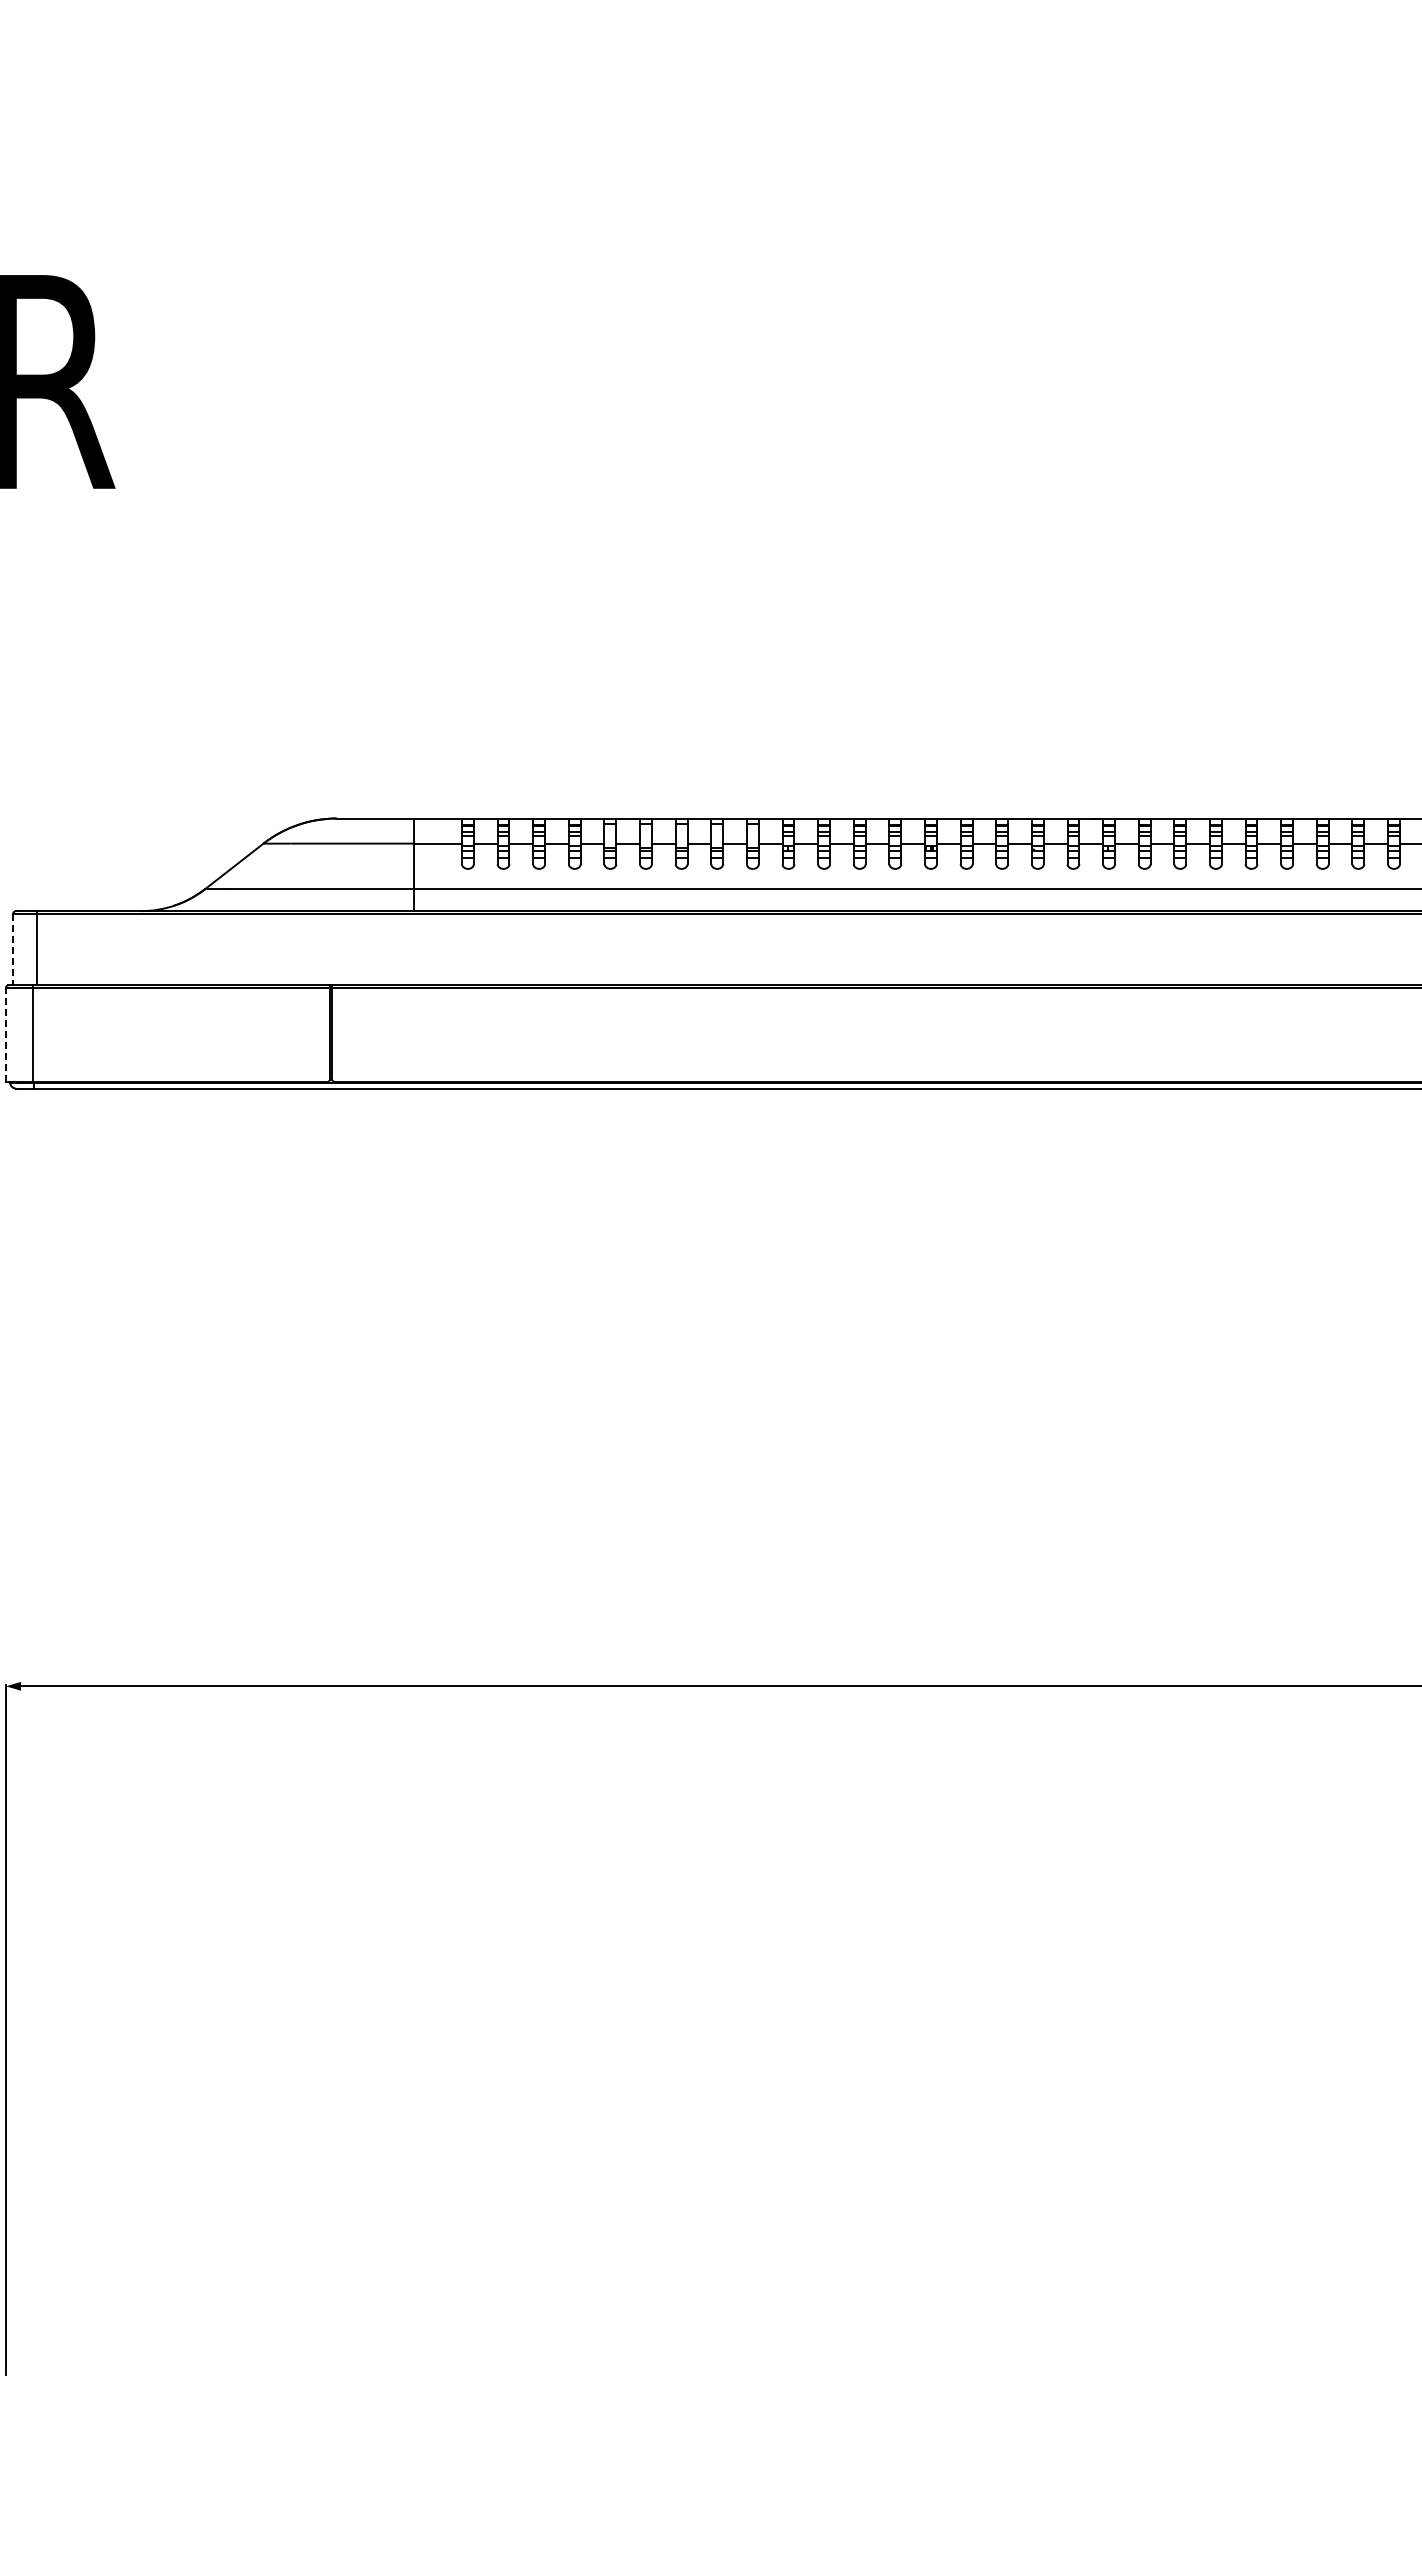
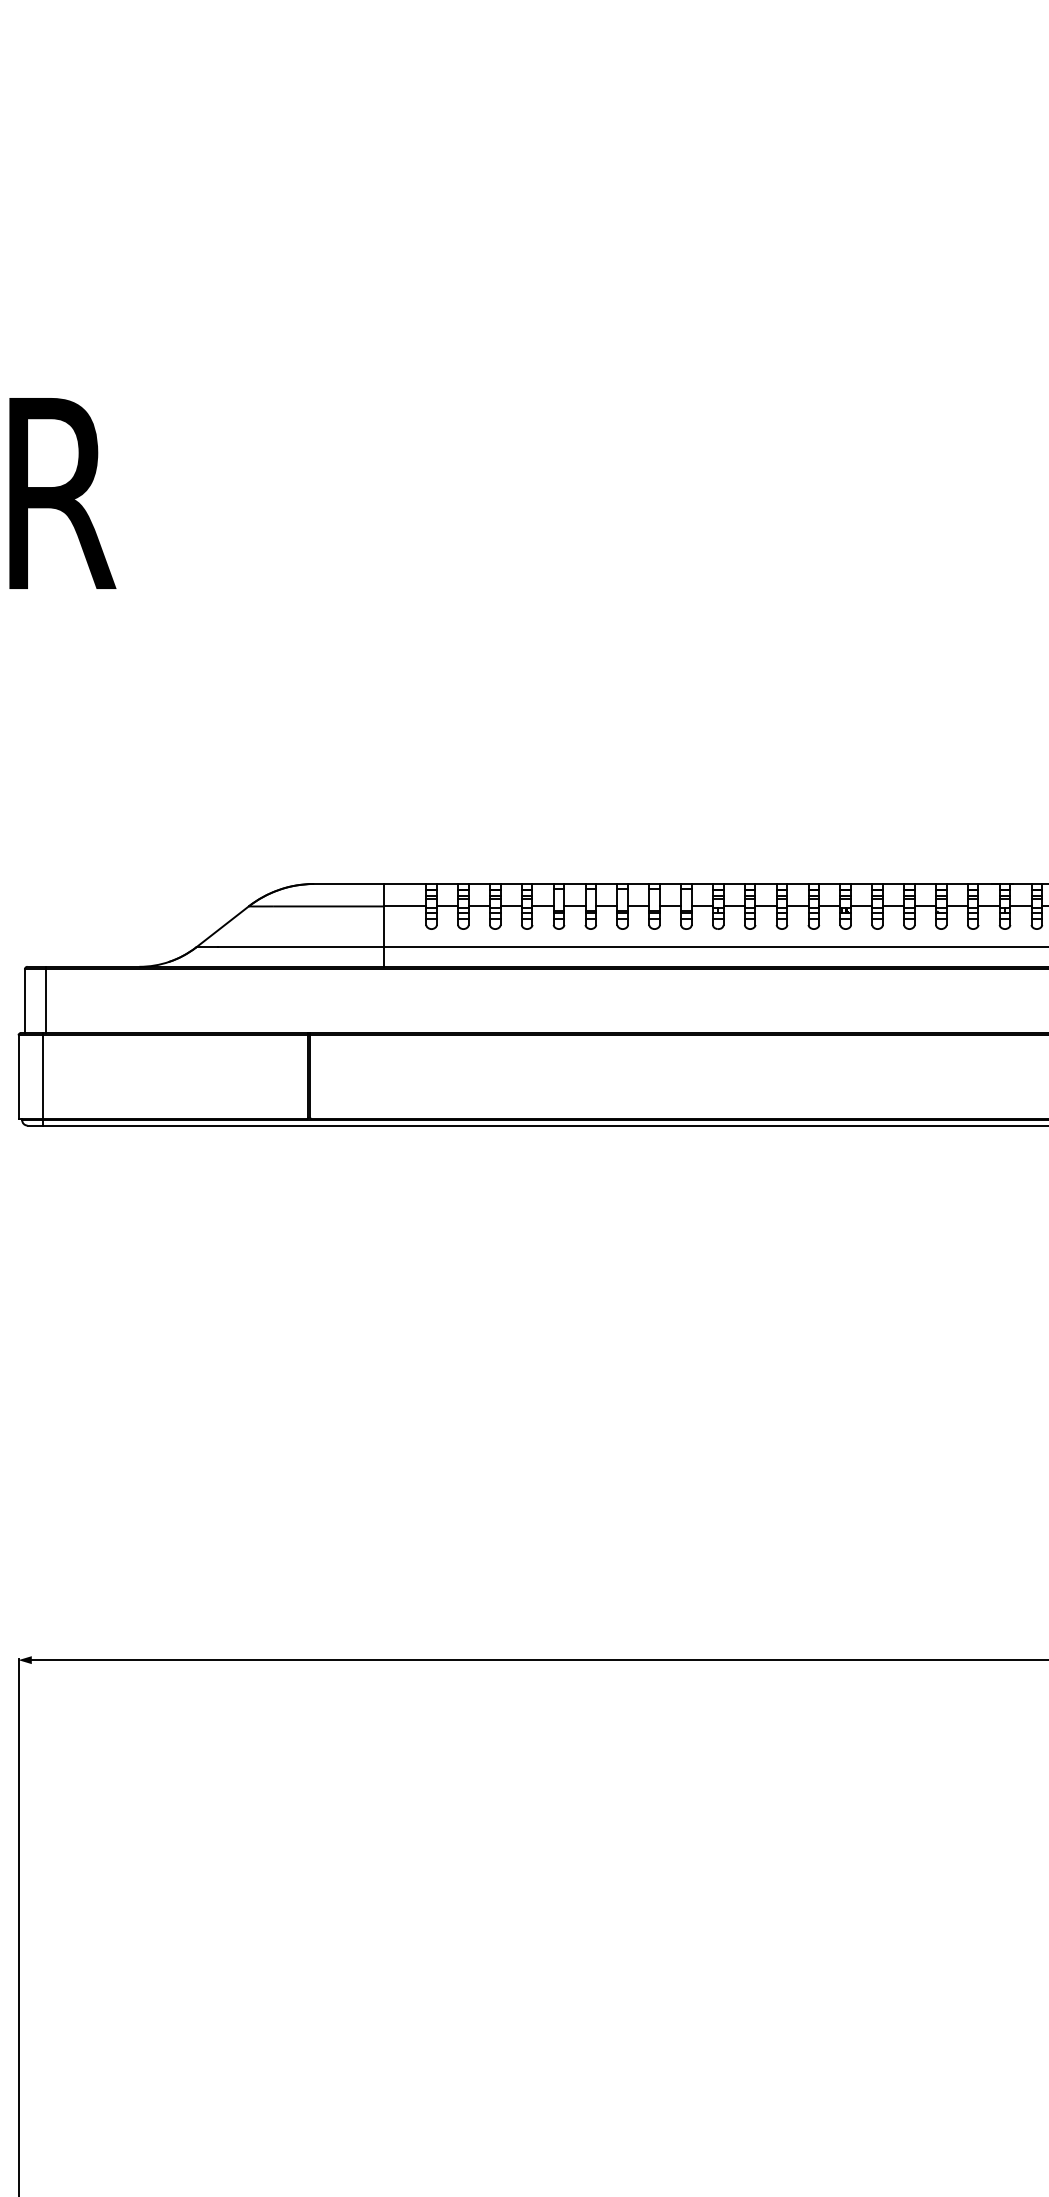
line: (13, 949) -> (25, 1001), dashed -> solid
line: (6, 1034) -> (18, 1077), dashed -> solid

